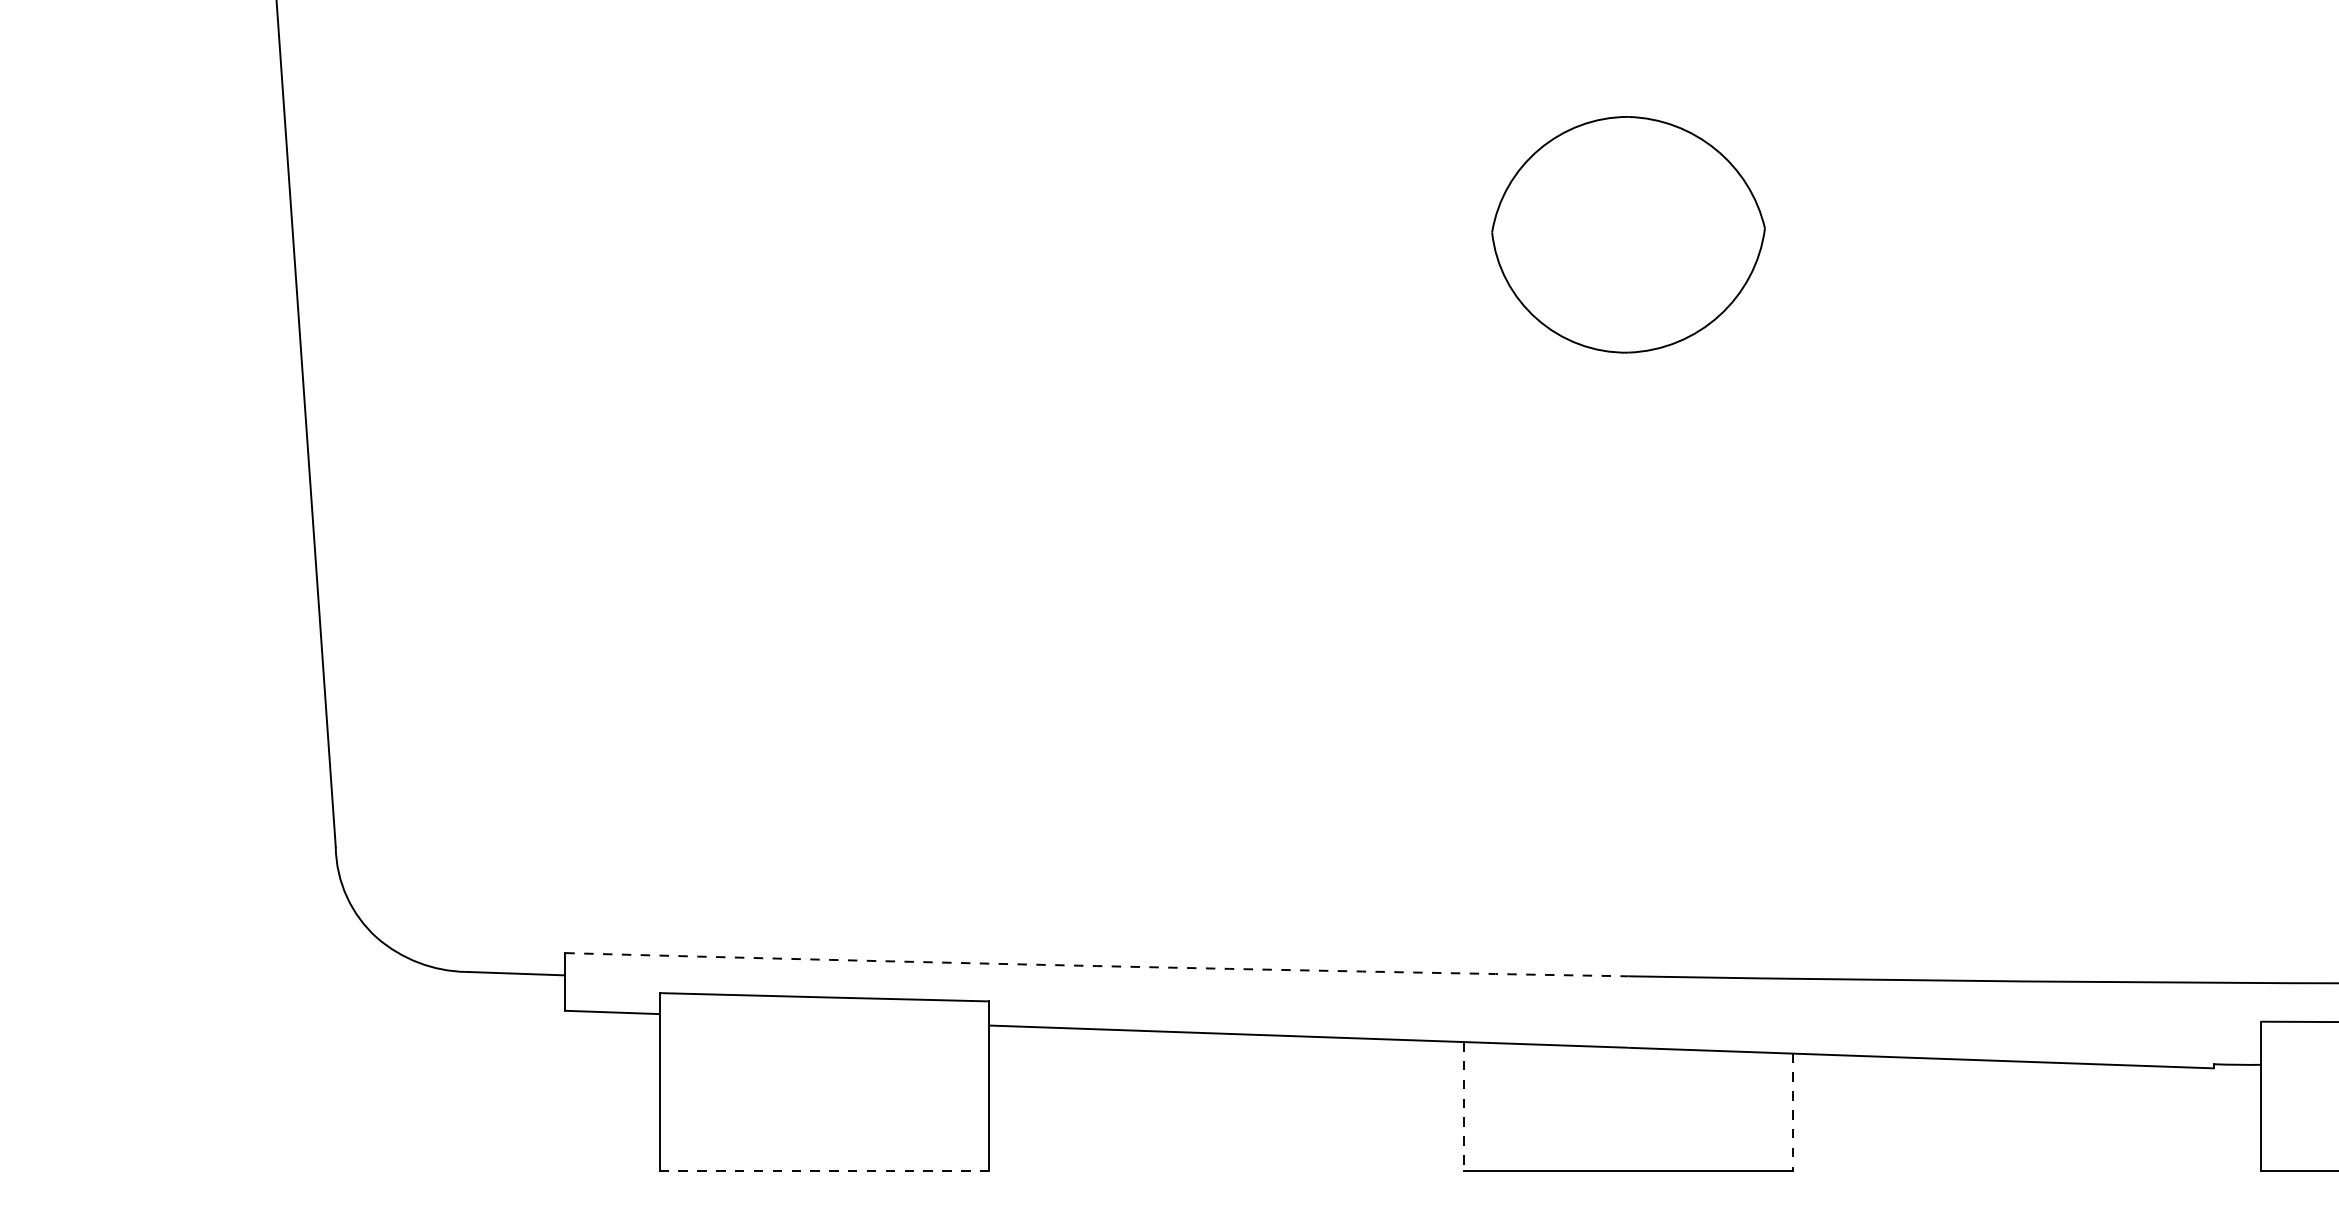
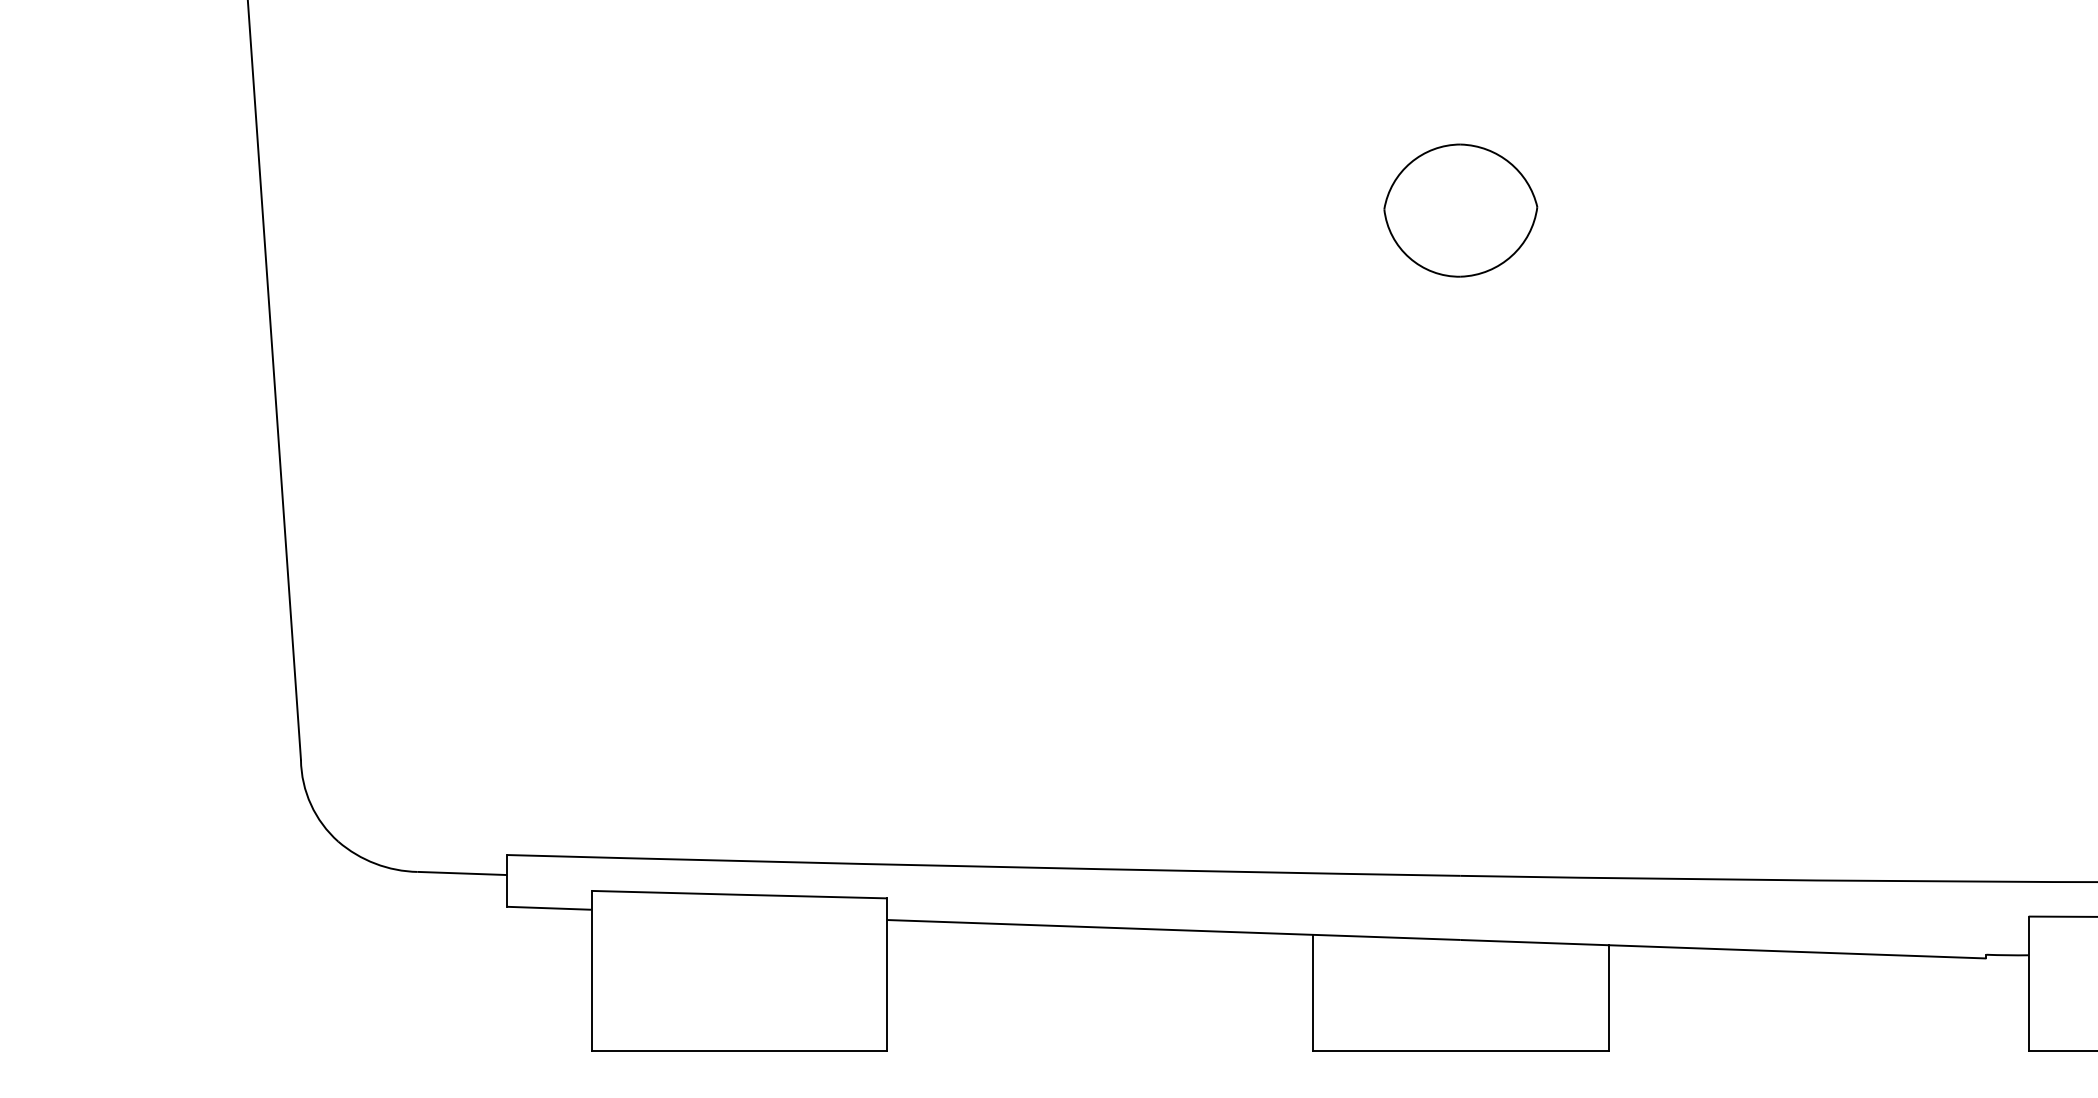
part: (1628, 234) -> (1460, 210), size x0.62
arc: (1096, 966) -> (983, 867), dashed -> solid
line: (1463, 1106) -> (1312, 992), dashed -> solid
line: (1793, 1112) -> (1608, 998), dashed -> solid
line: (824, 1171) -> (739, 1050), dashed -> solid

